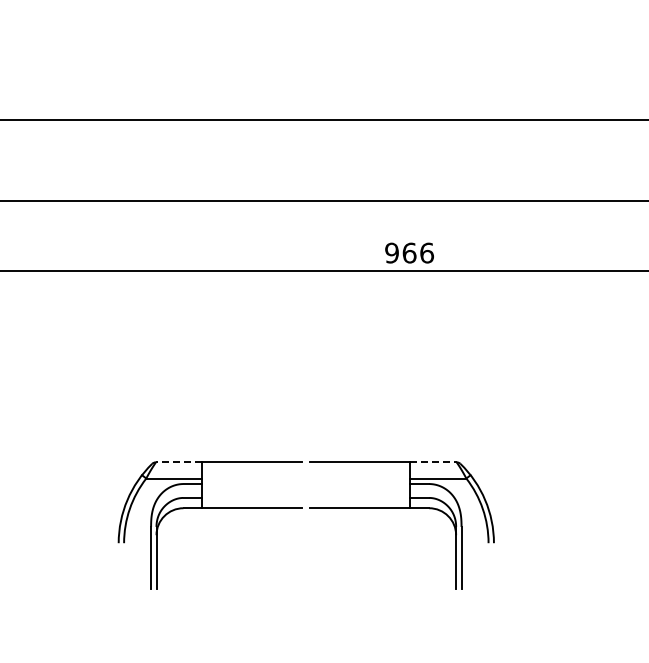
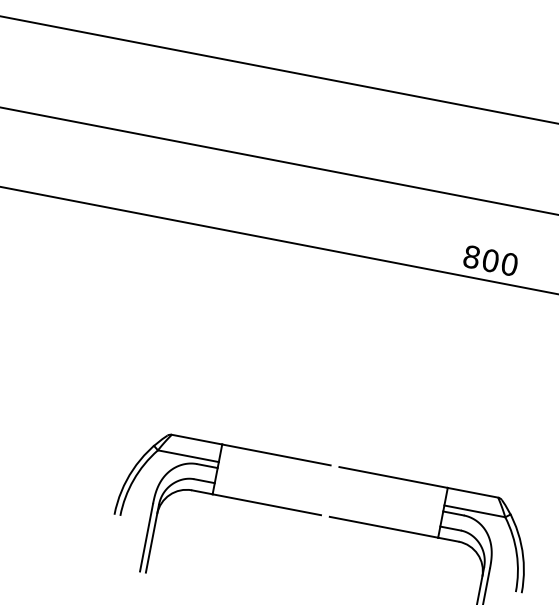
text: (409, 252) -> (490, 260), 966 -> 800
line: (178, 462) -> (196, 439), dashed -> solid
line: (433, 462) -> (472, 492), dashed -> solid

